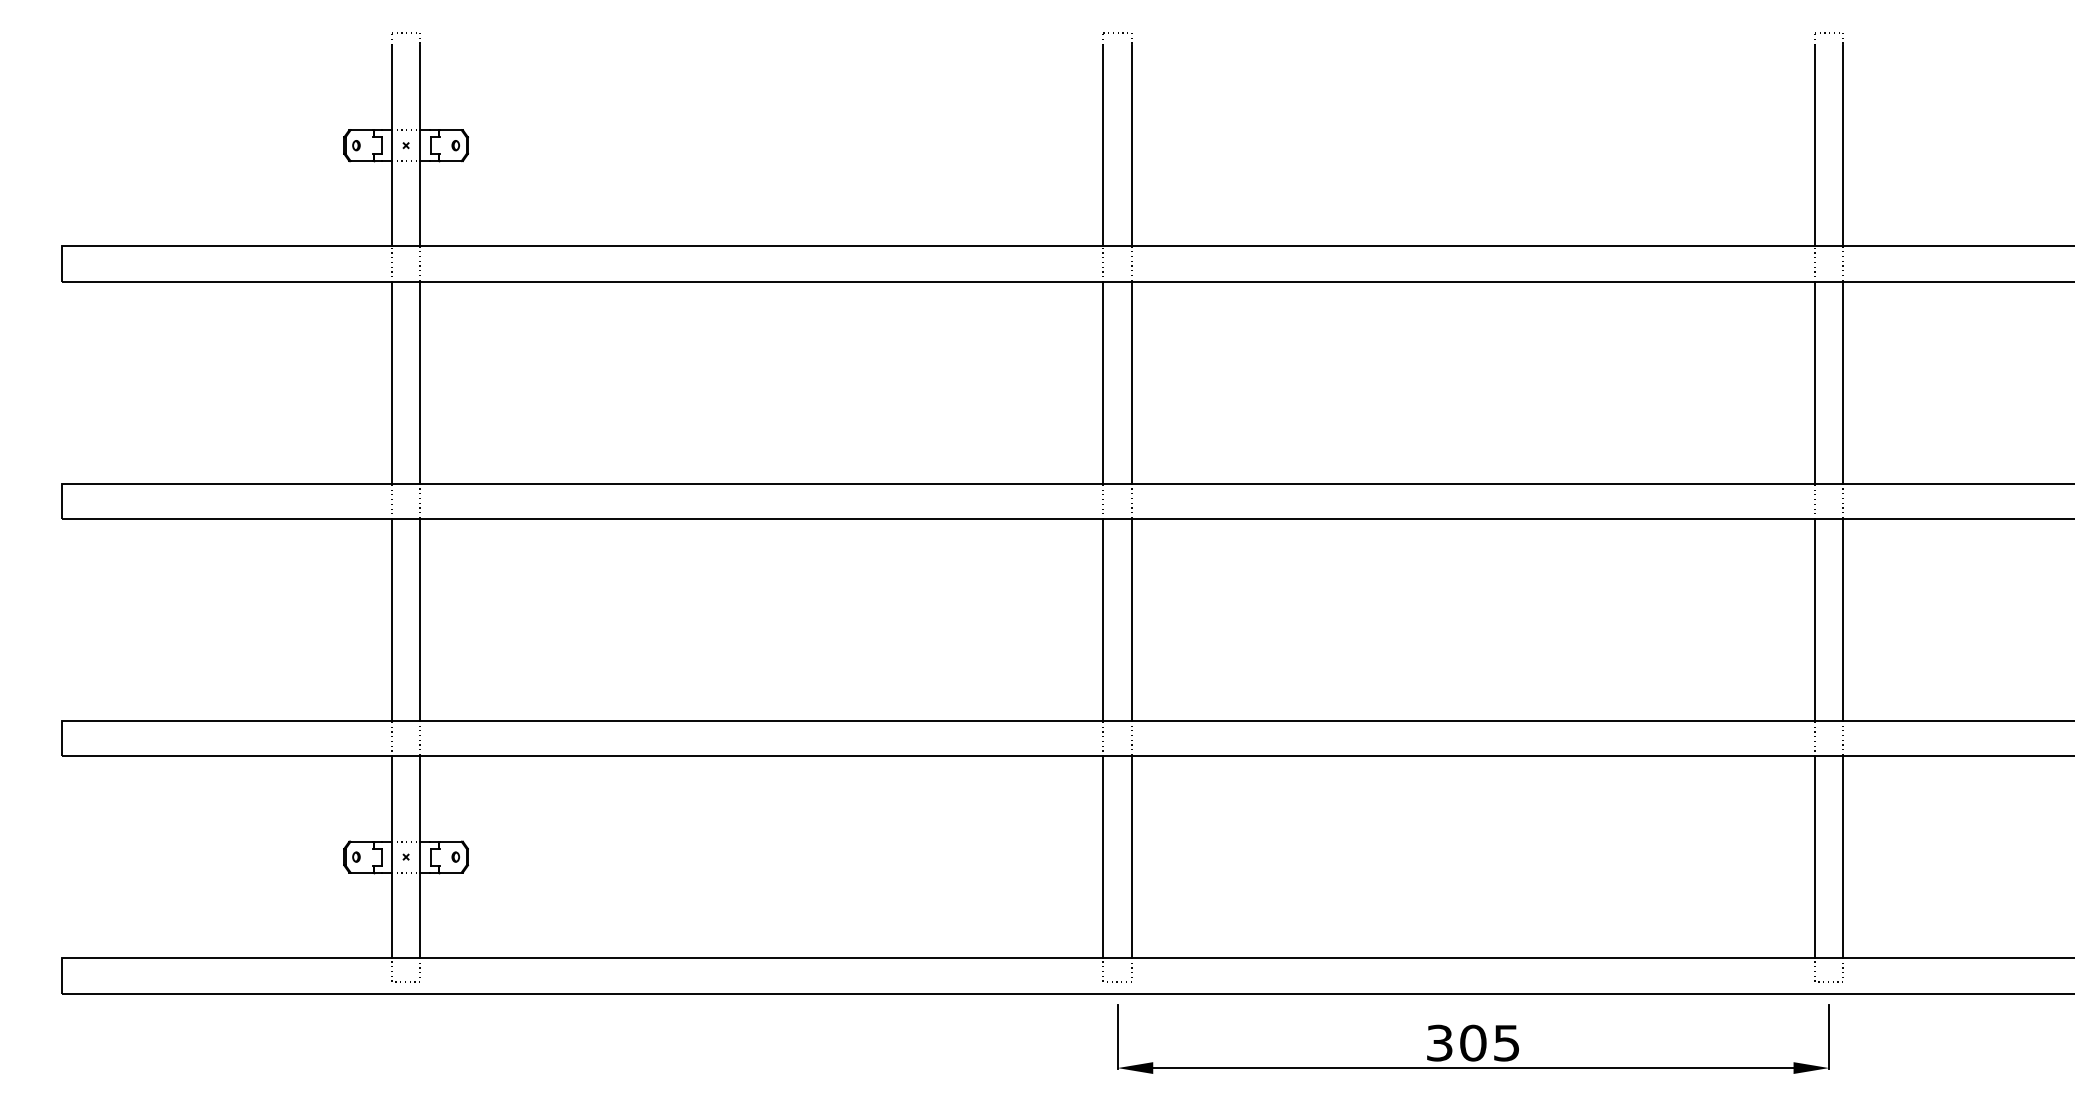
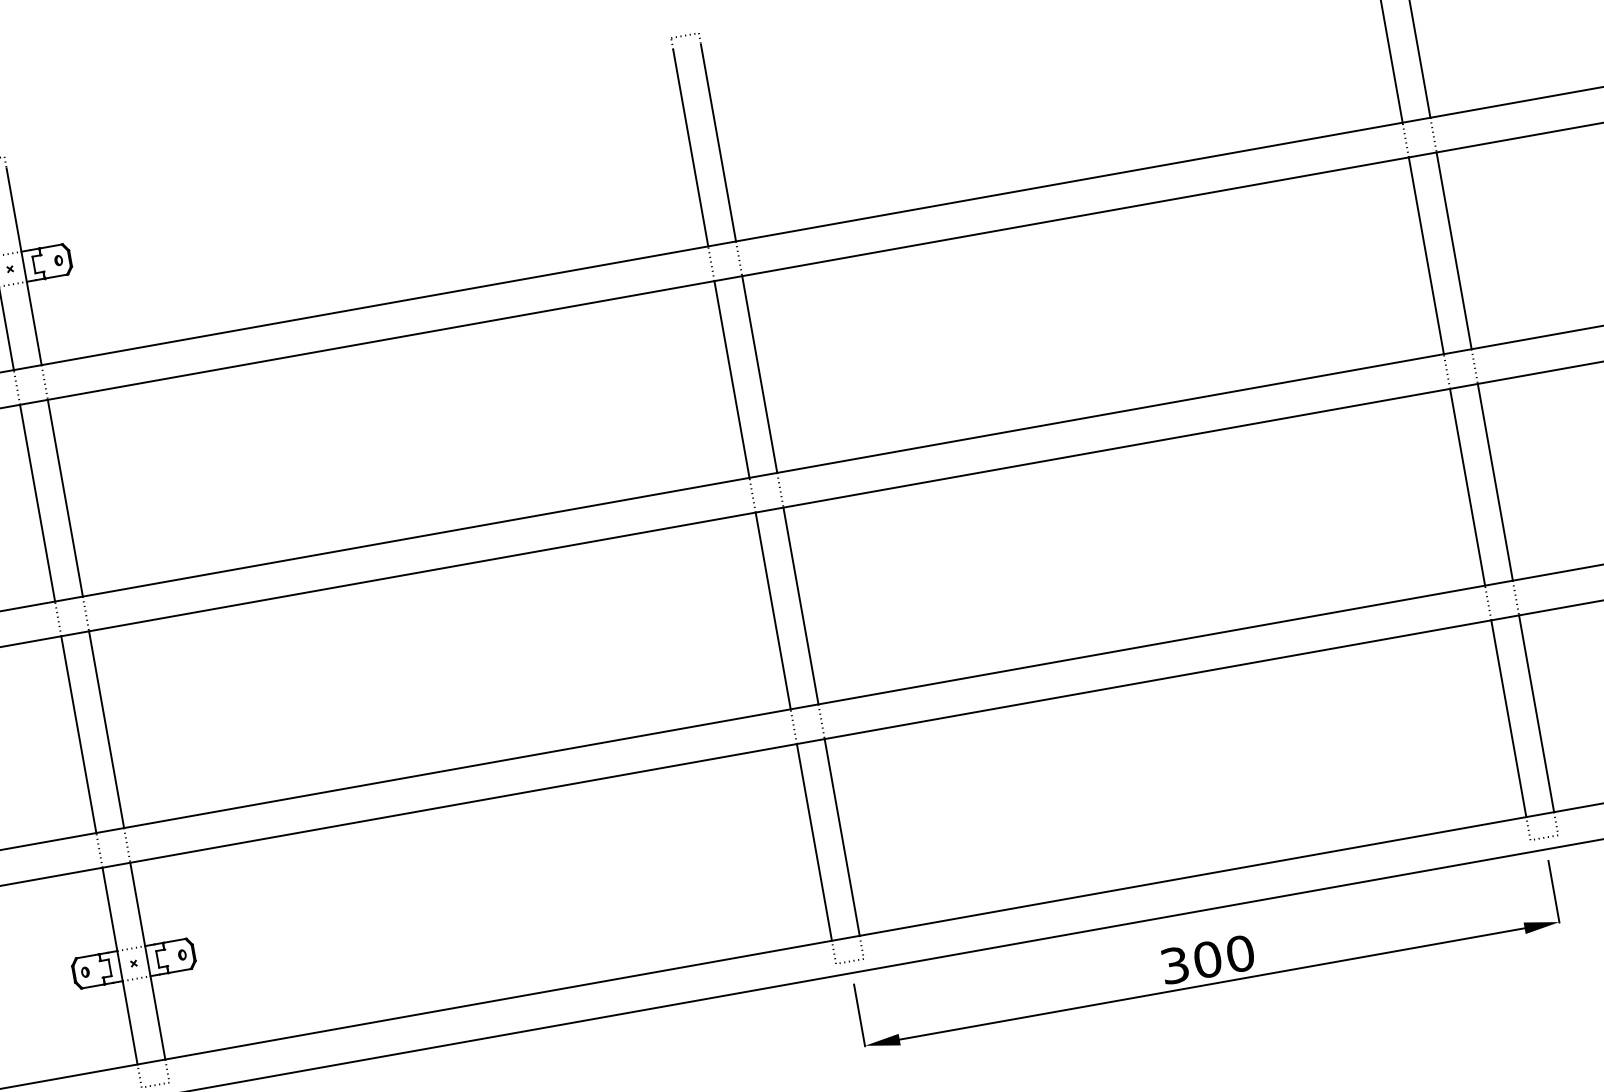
text: (1506, 1042) -> (1240, 953), 305 -> 300

